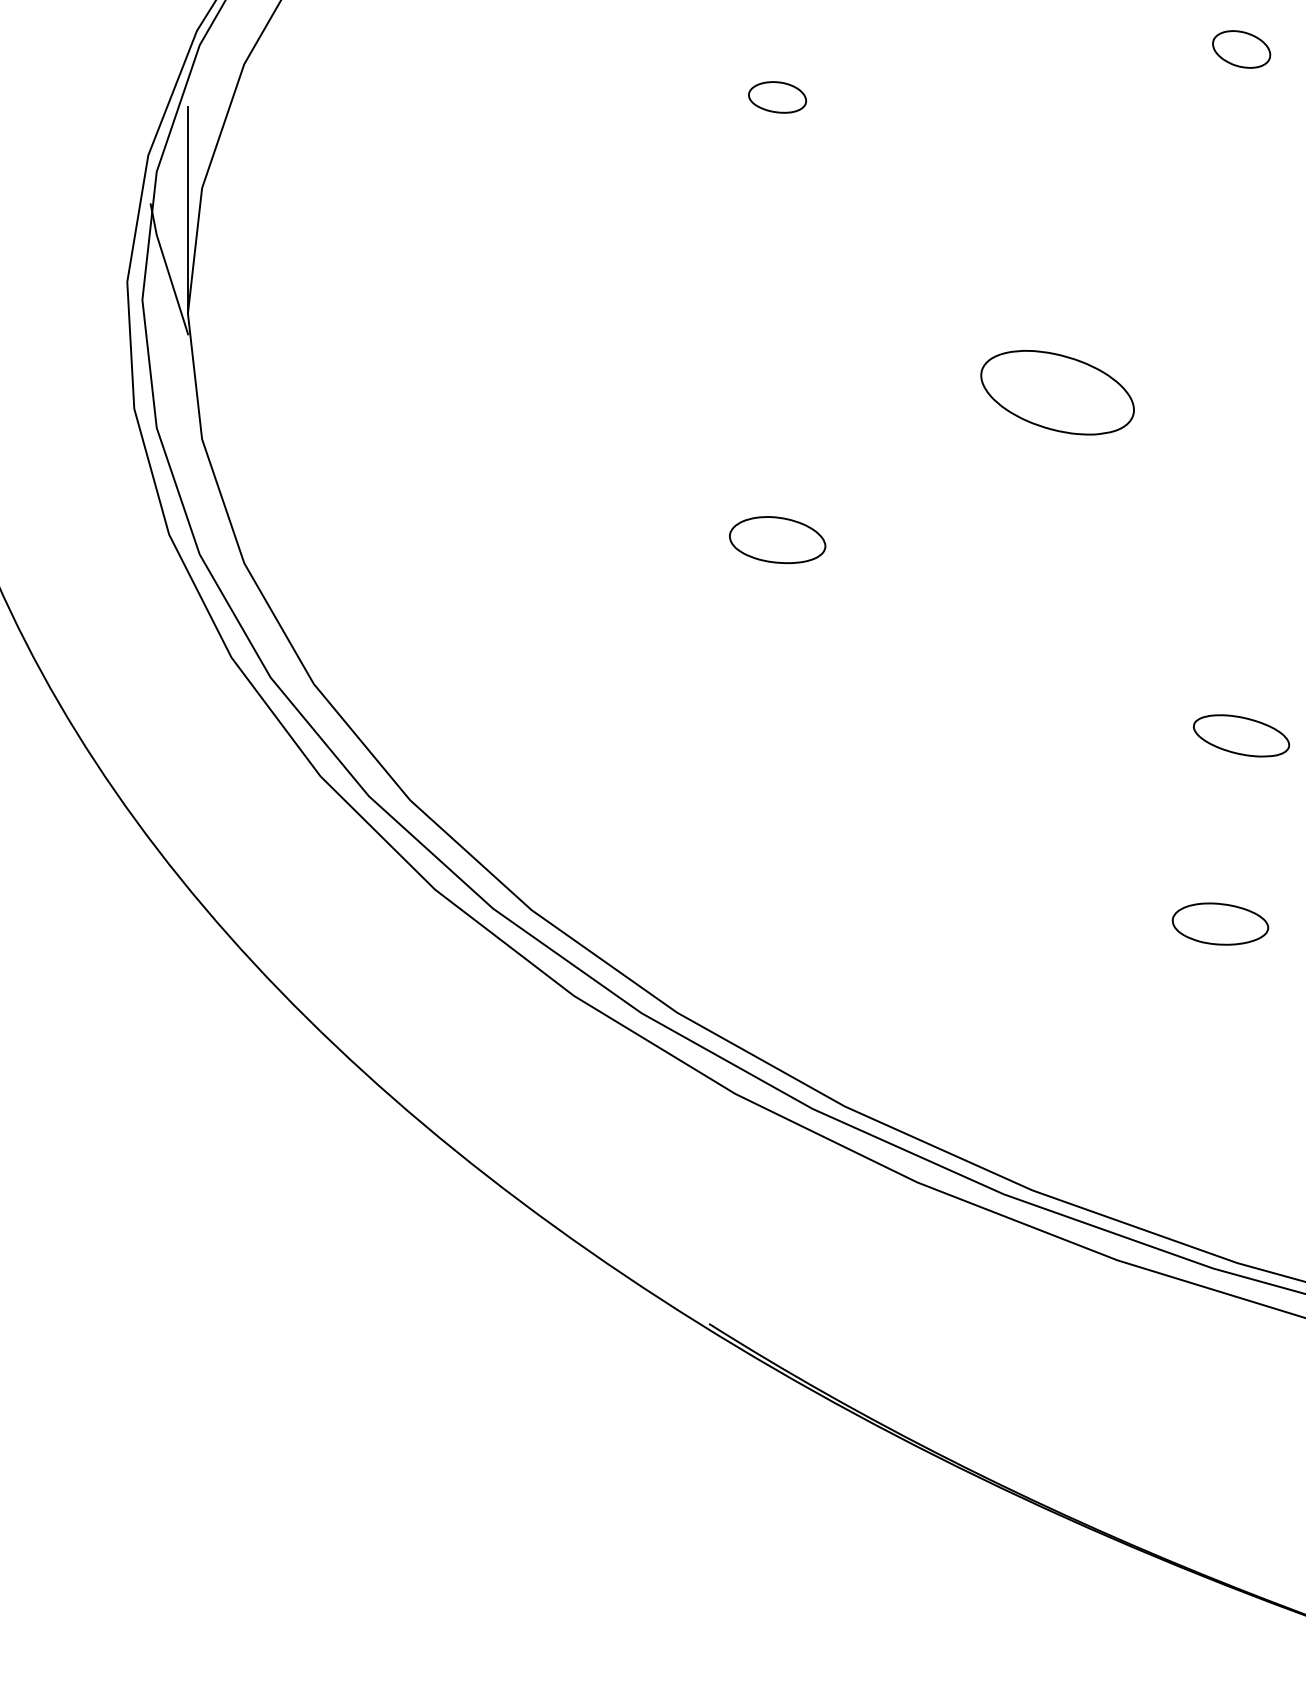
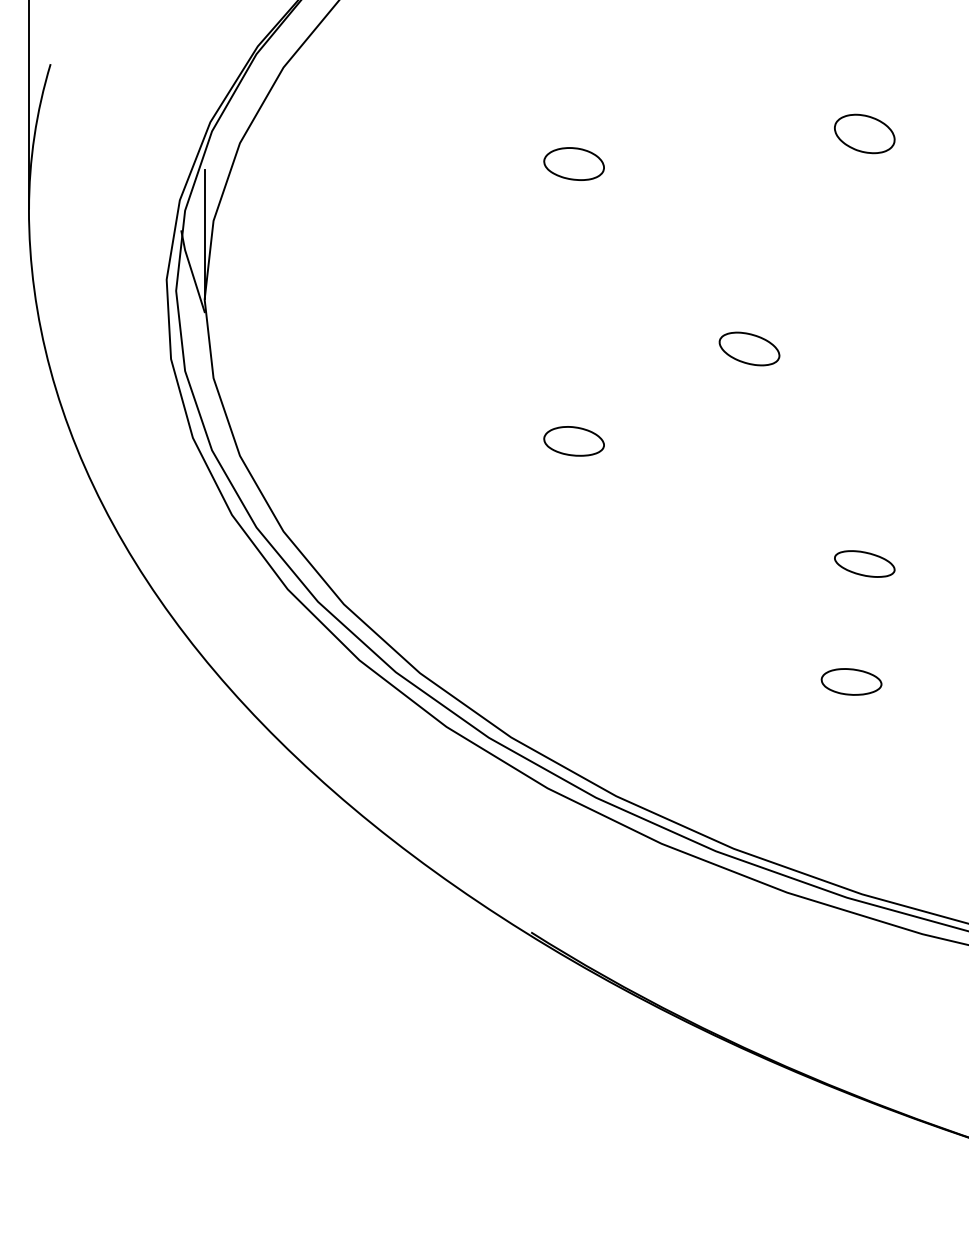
part: (1241, 48) -> (864, 133), size x1.67
part: (776, 96) -> (573, 163), size x1.67
part: (1057, 391) -> (749, 348), size x0.62

